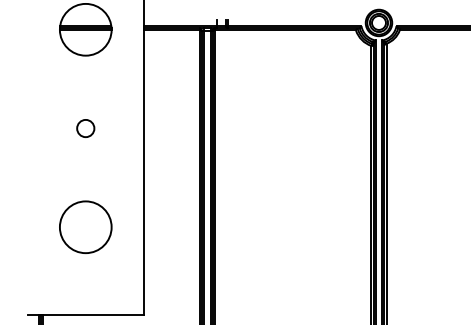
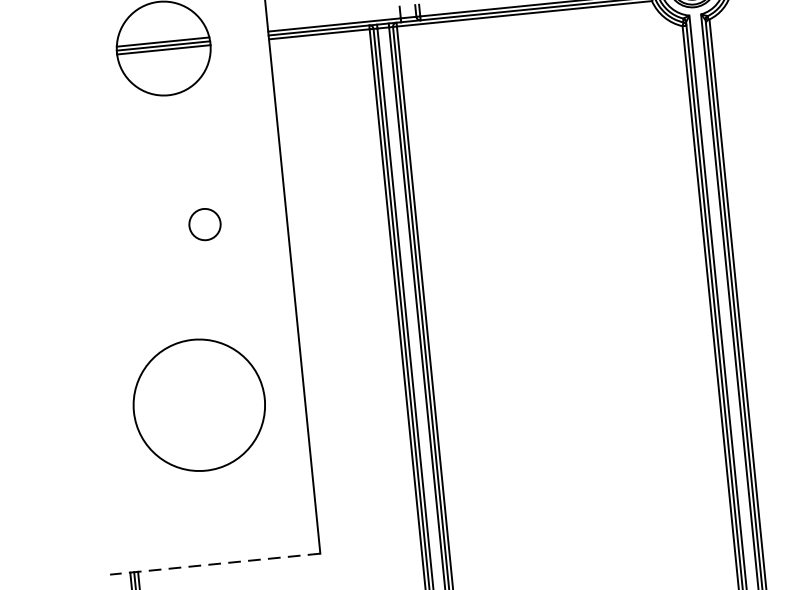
circle: (85, 128) -> (204, 224), moved
circle: (85, 227) -> (198, 405), size x1.4
line: (85, 315) -> (214, 564), solid -> dashed

